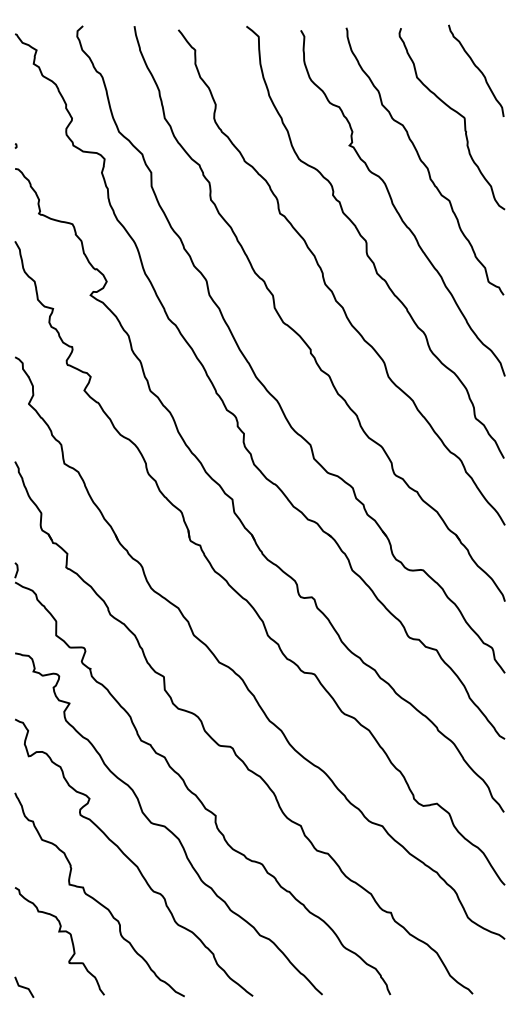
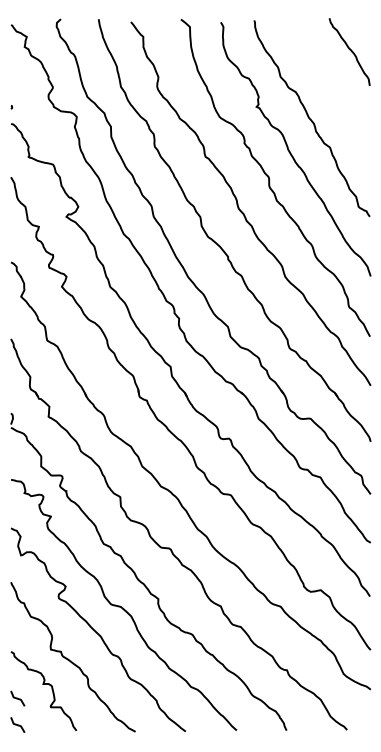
curve: (456, 113) -> (335, 83), removed
curve: (24, 950) -> (17, 697), added

